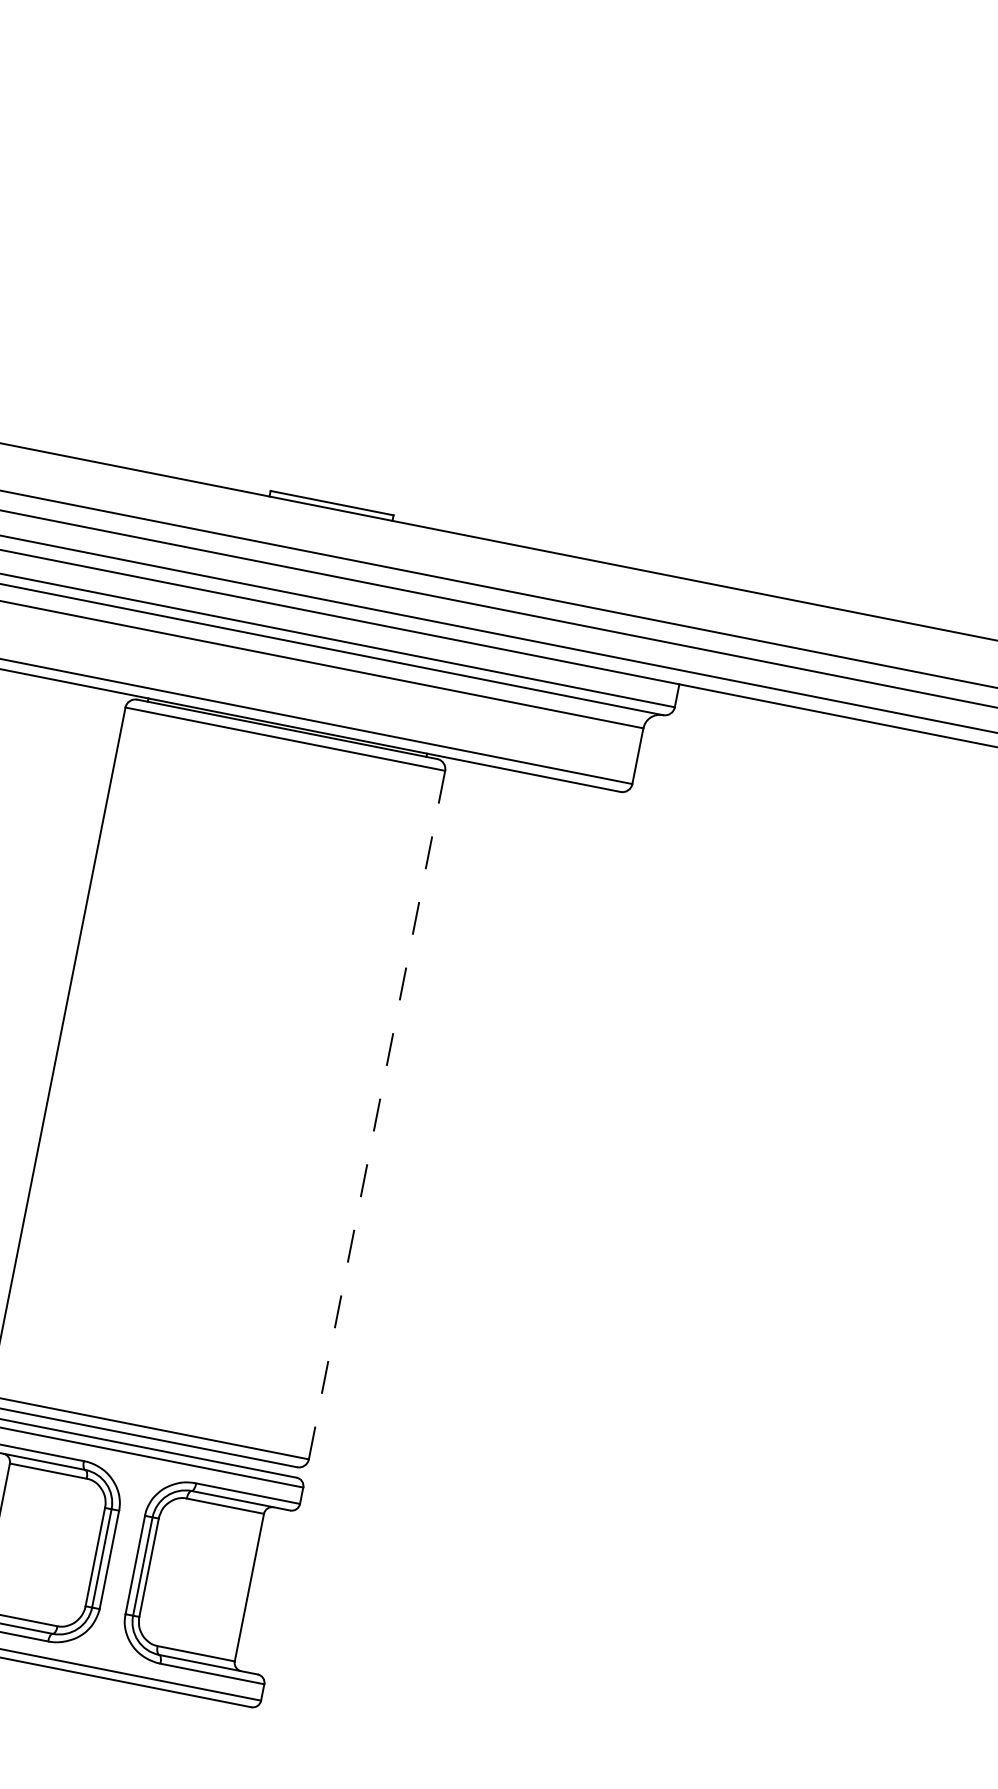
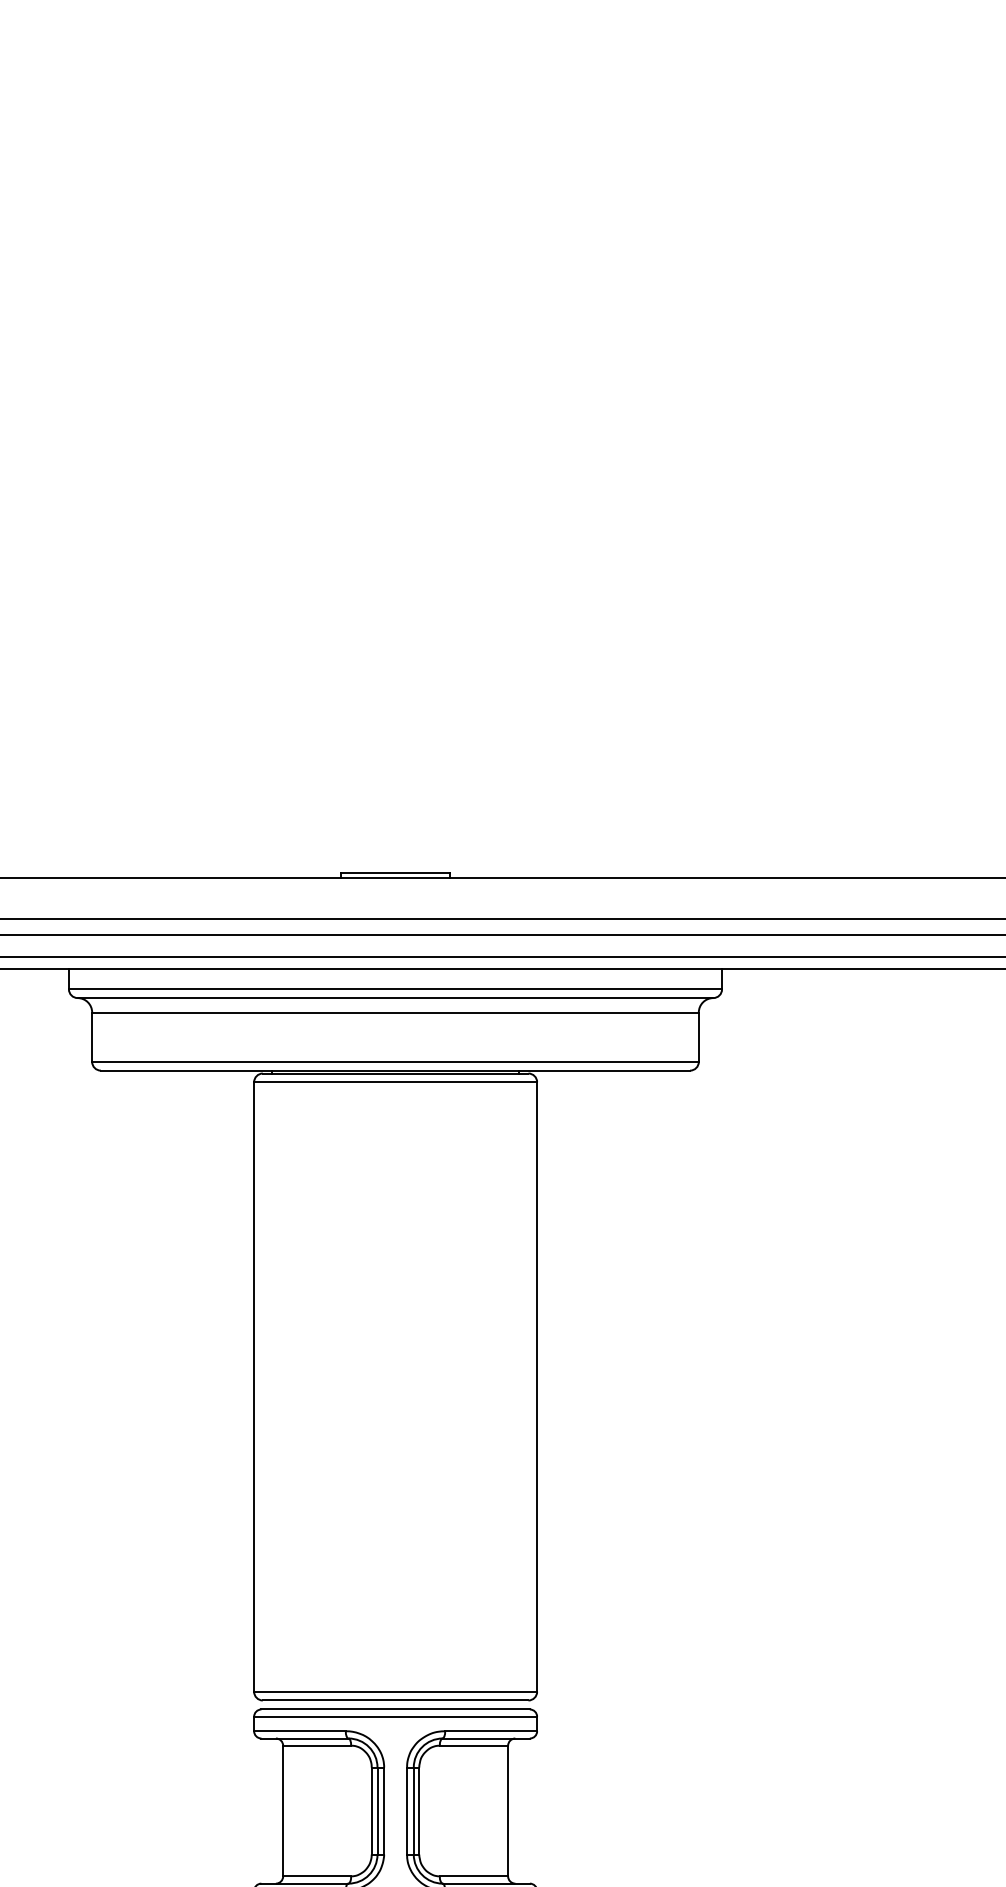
line: (377, 1115) -> (537, 1387), dashed -> solid

